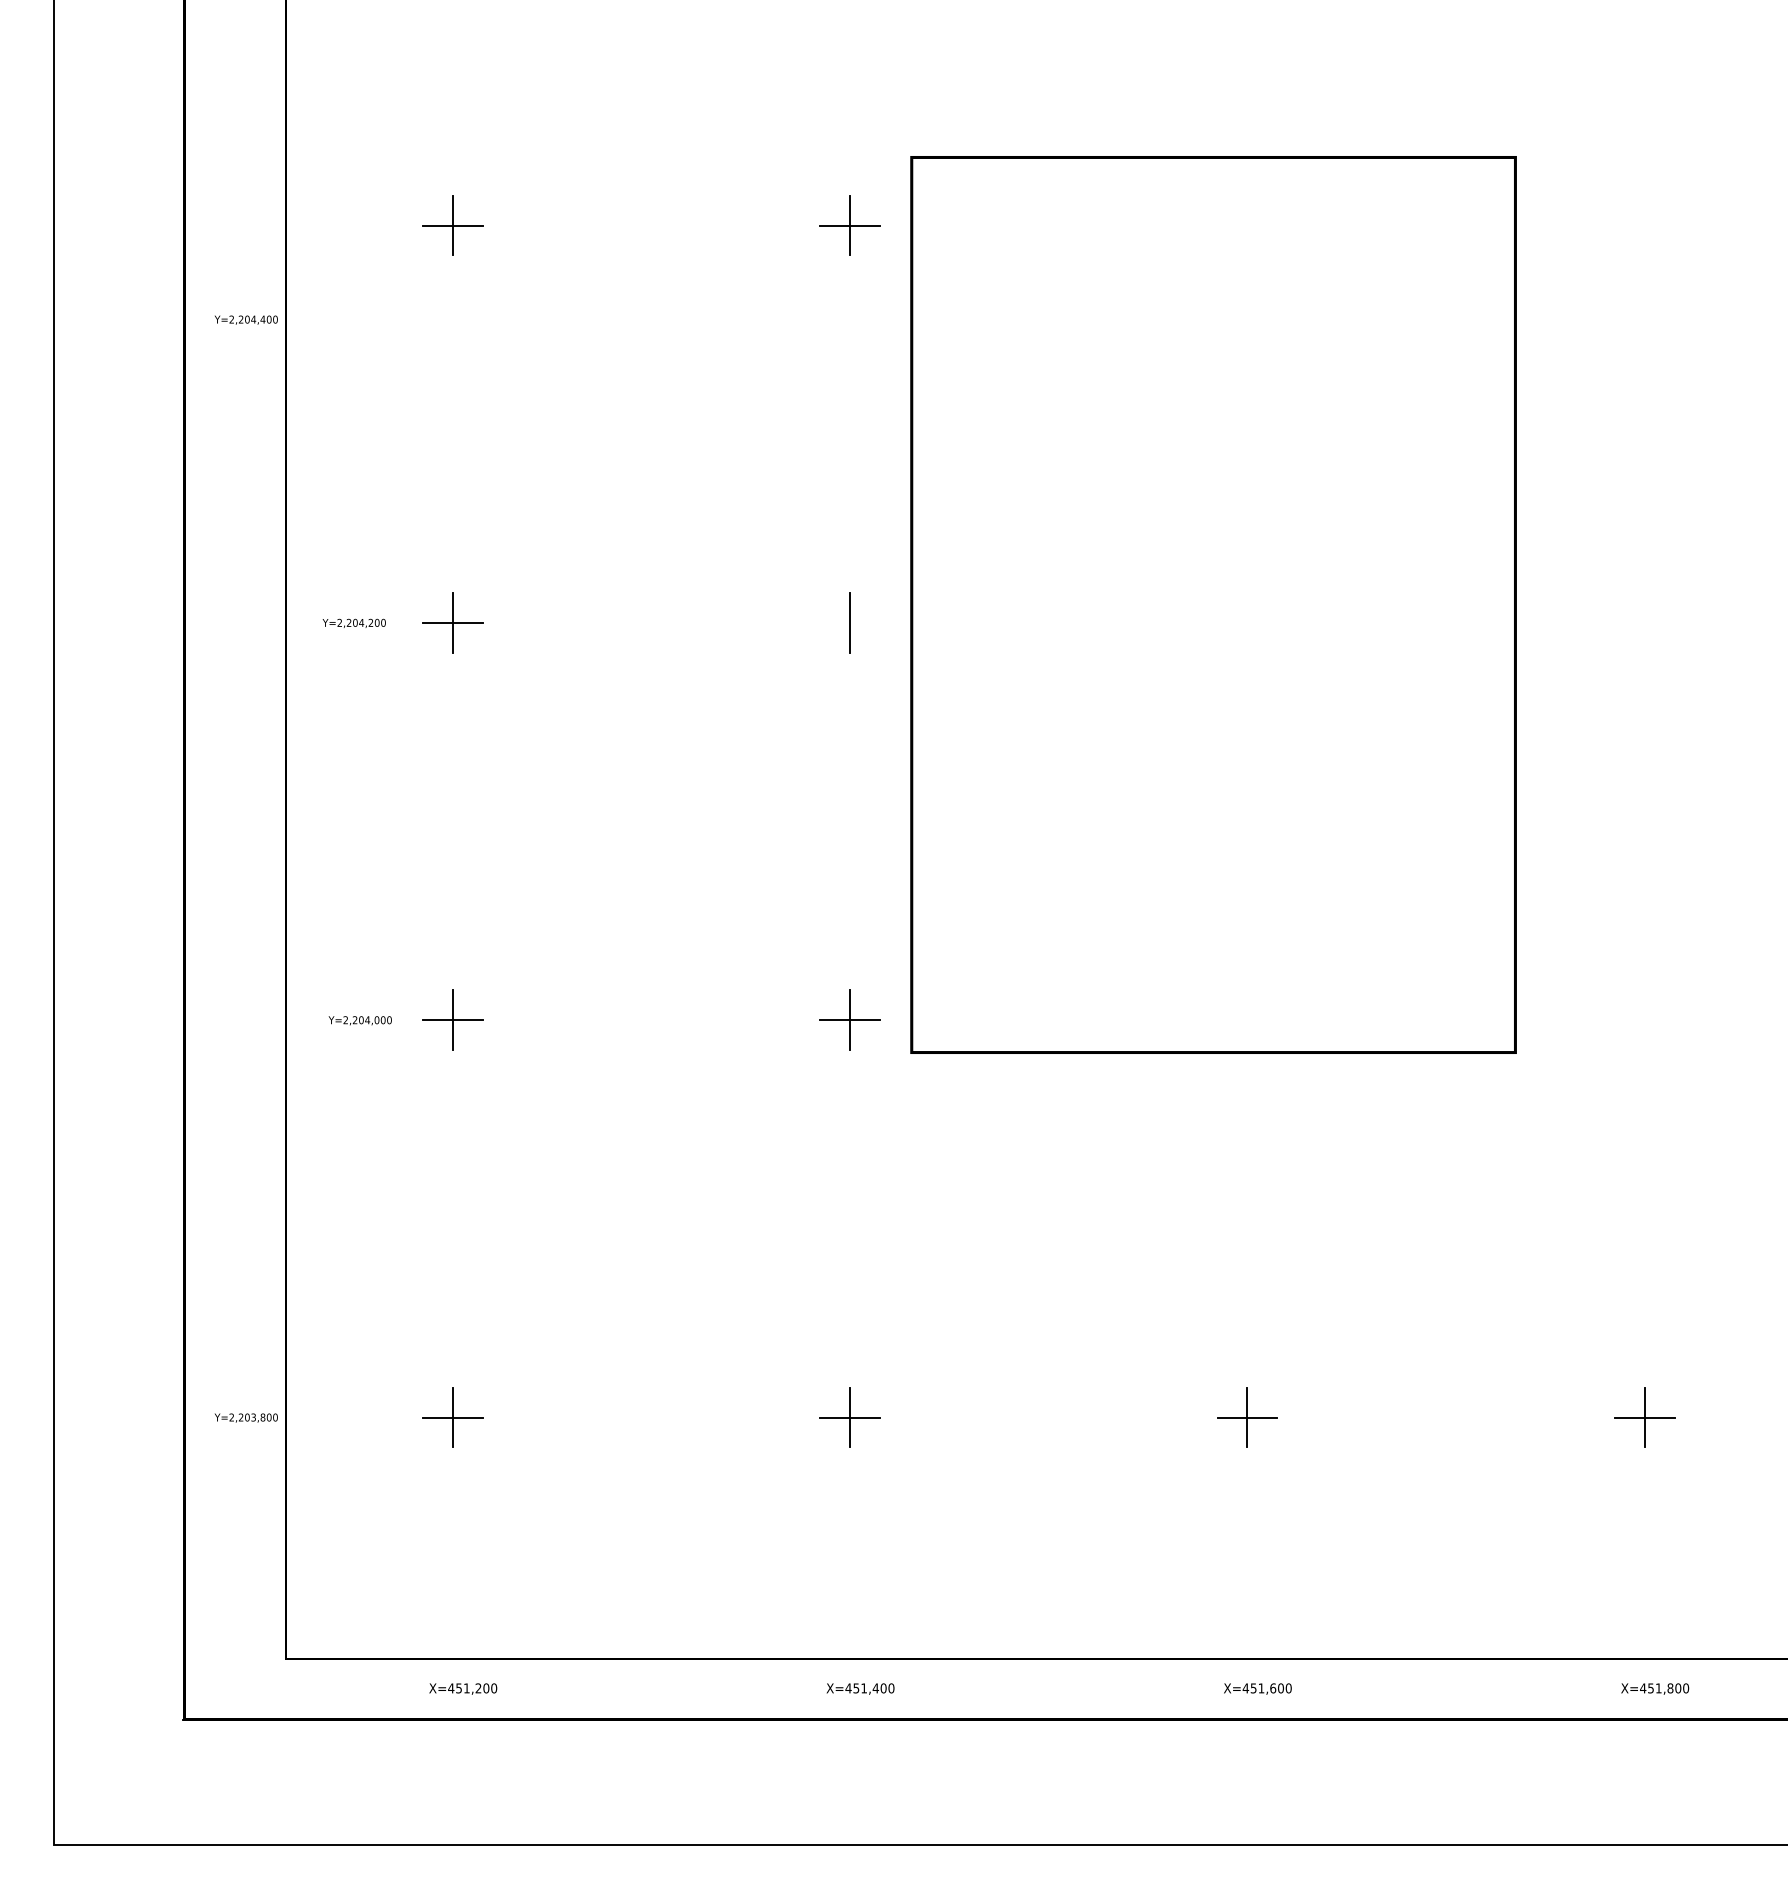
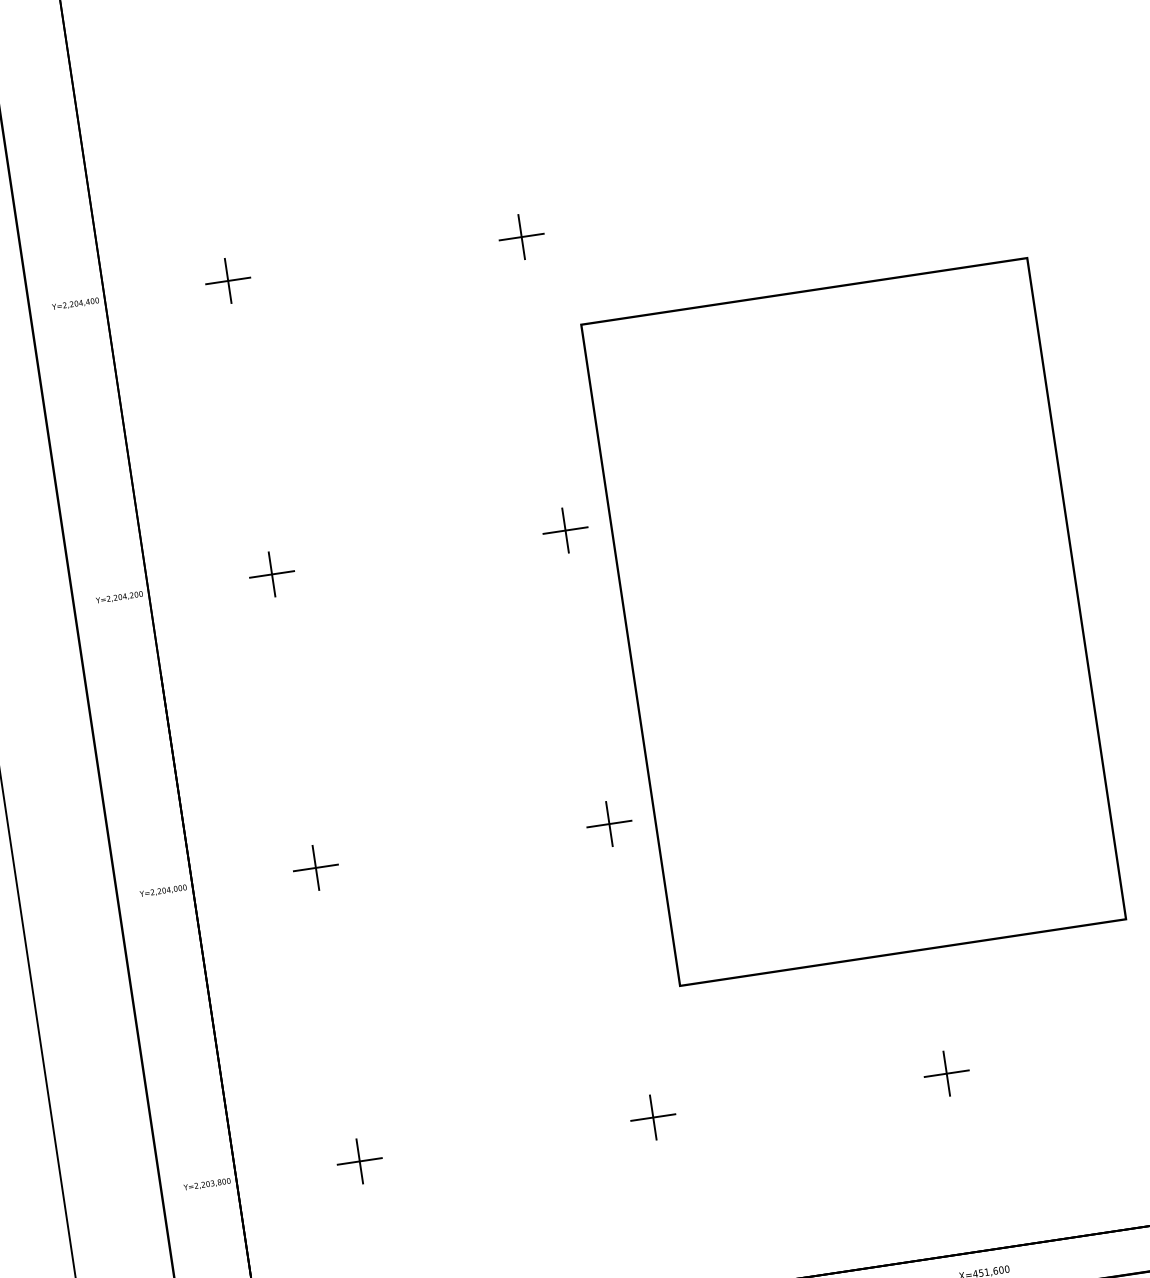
text: (245, 319) -> (75, 303), moved
part: (1213, 604) -> (853, 621), moved
text: (353, 622) -> (118, 597), moved
line: (849, 622) -> (565, 530), added
text: (359, 1020) -> (162, 891), moved

